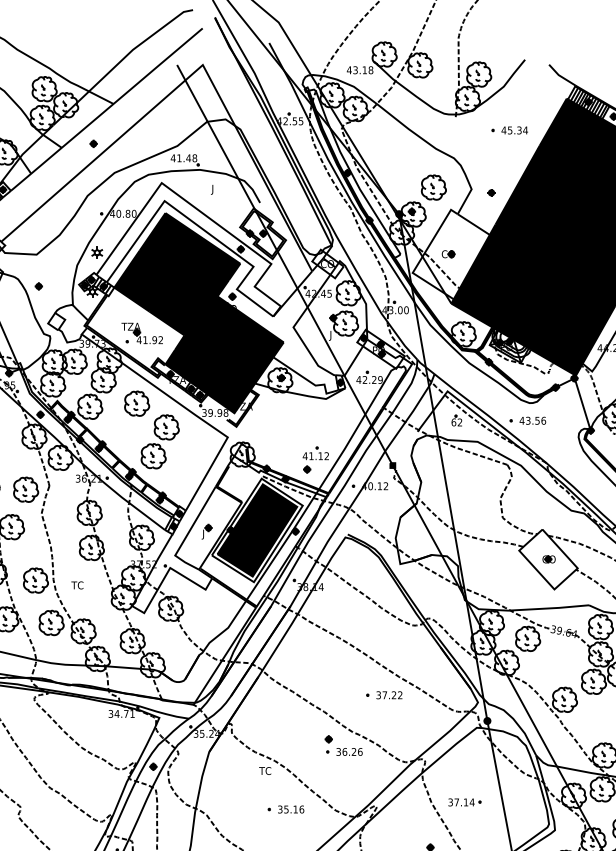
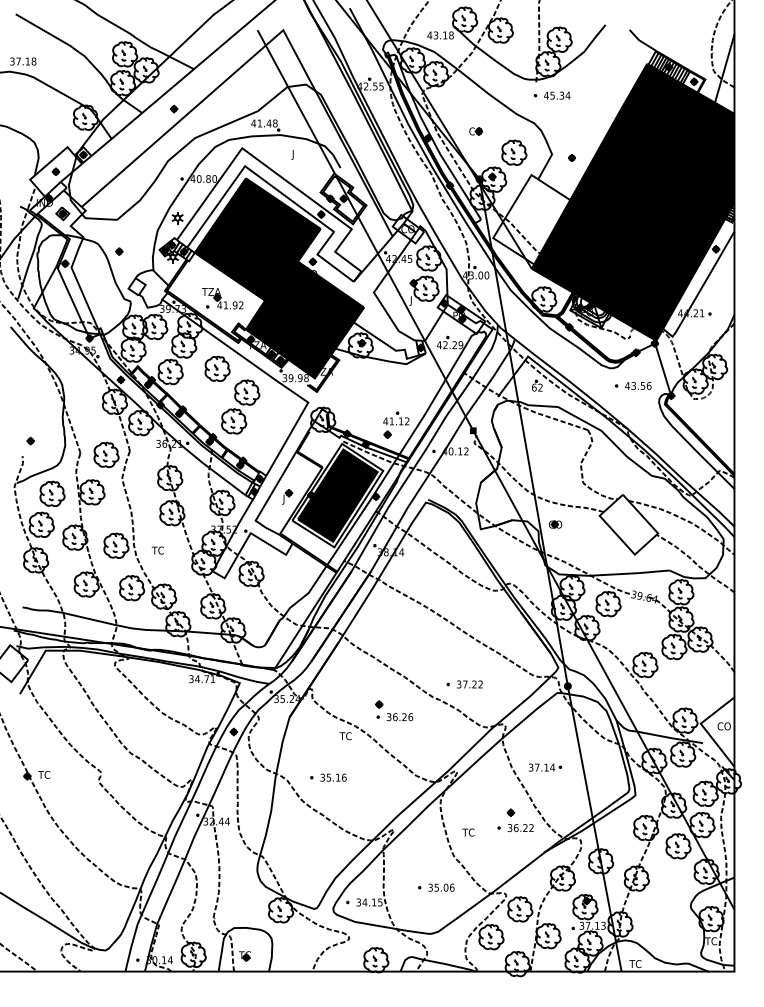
part: (509, 130) -> (551, 95), moved
part: (449, 254) -> (476, 131), moved
part: (528, 420) -> (633, 385), moved
part: (549, 559) -> (555, 524), moved
part: (384, 695) -> (464, 684), moved
part: (344, 745) -> (394, 710), moved
part: (286, 809) -> (328, 777), moved

